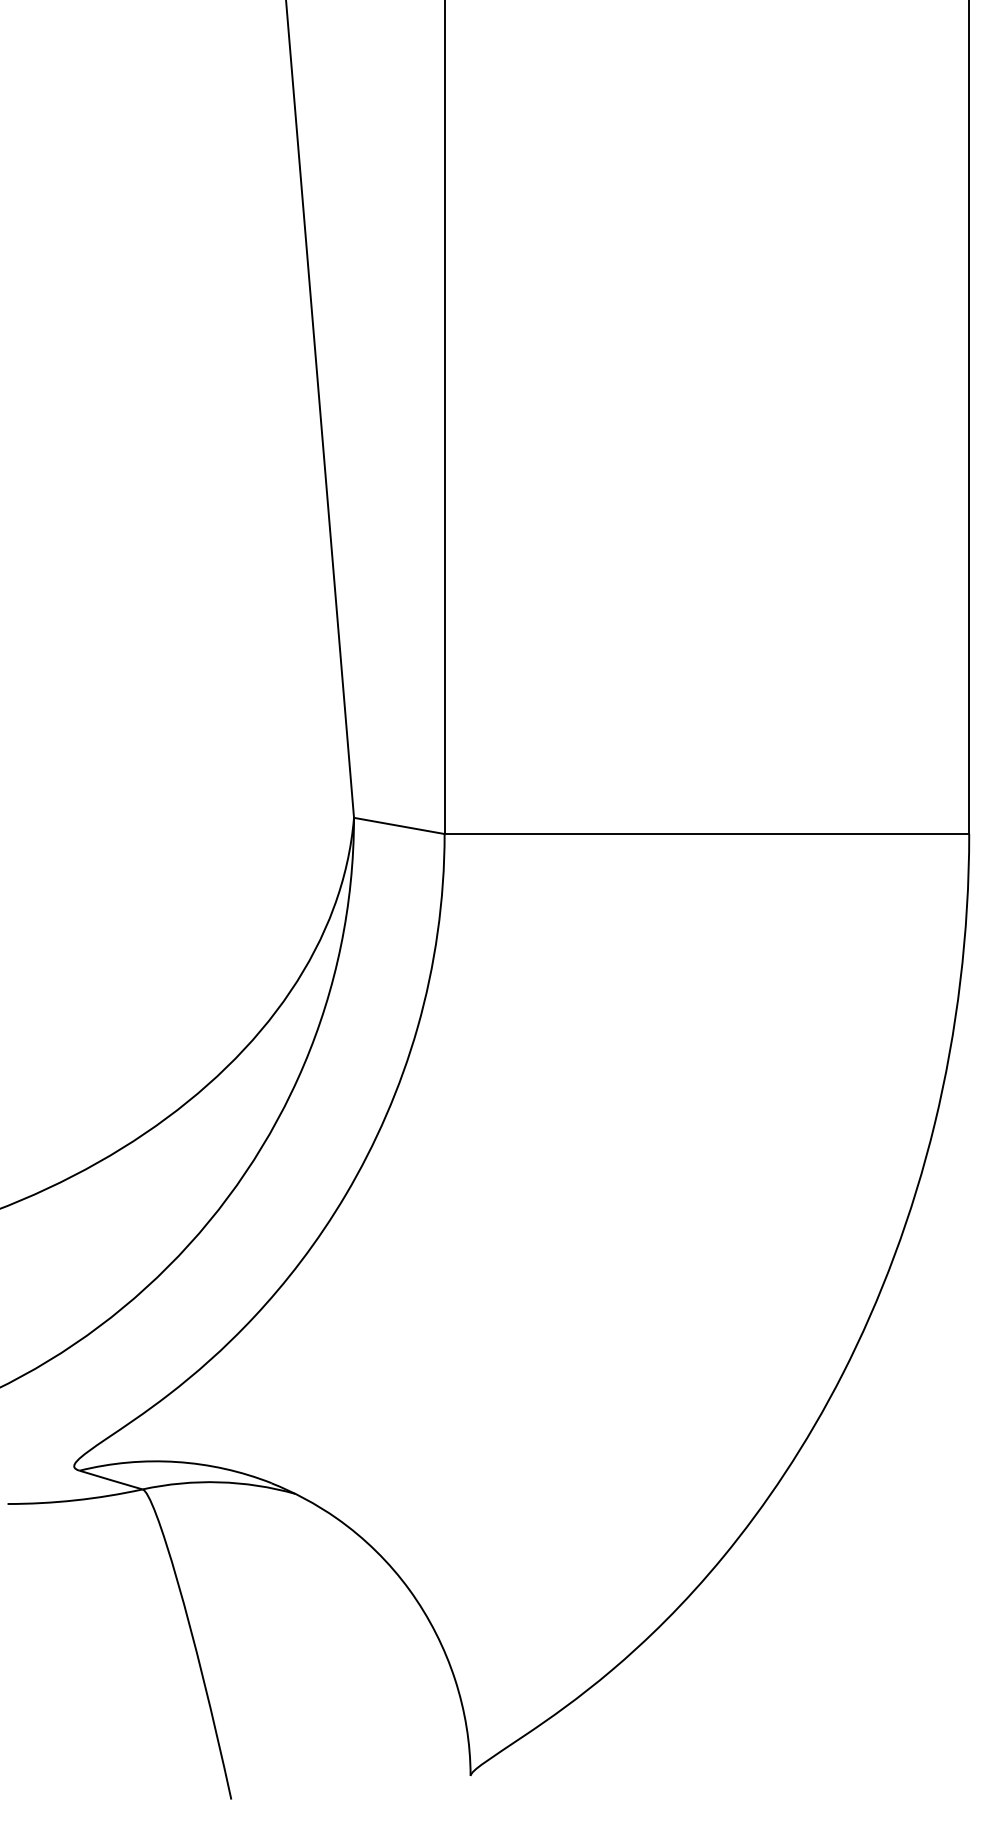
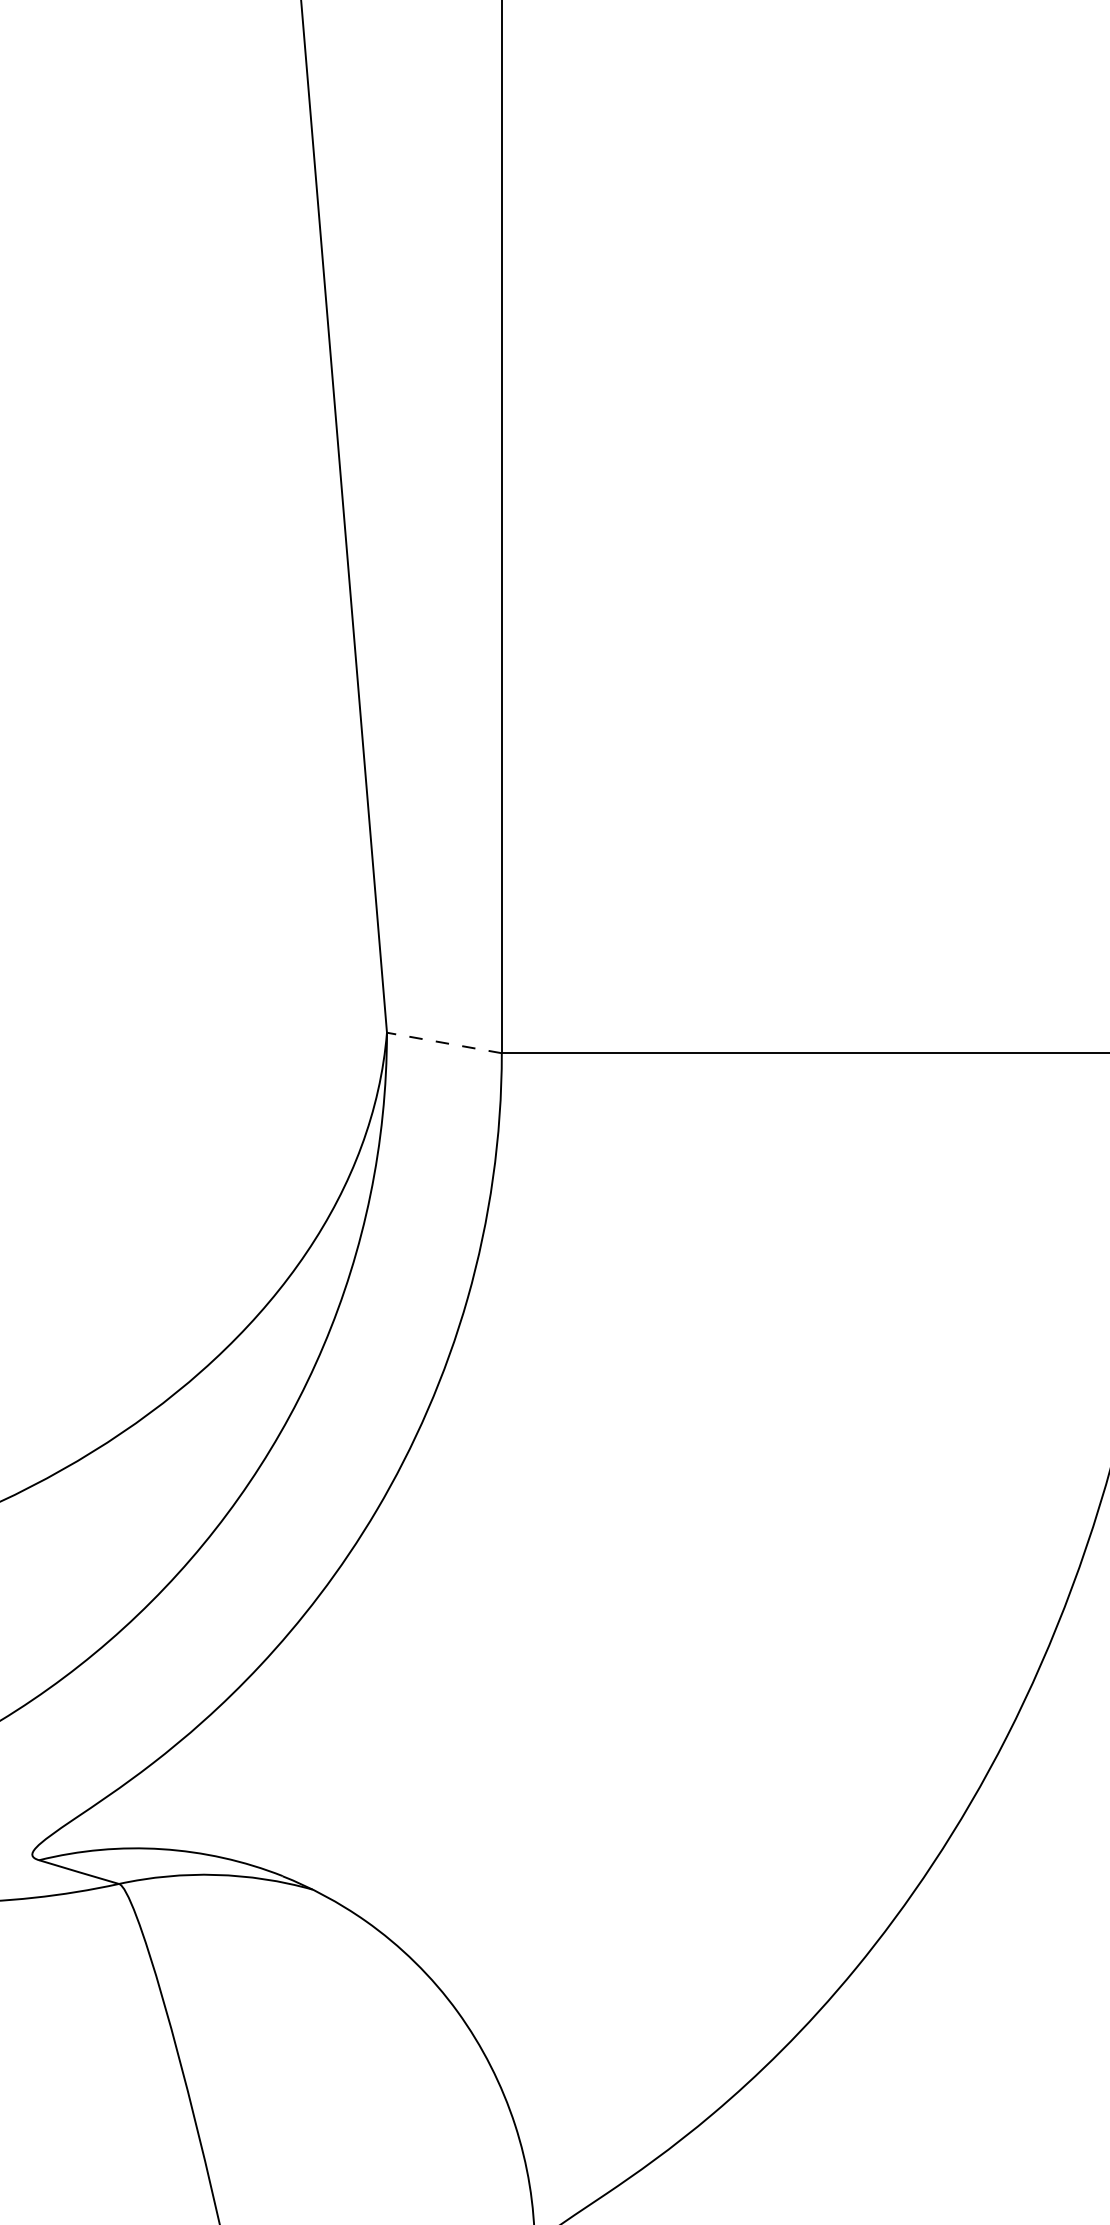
line: (398, 825) -> (443, 1042), solid -> dashed

